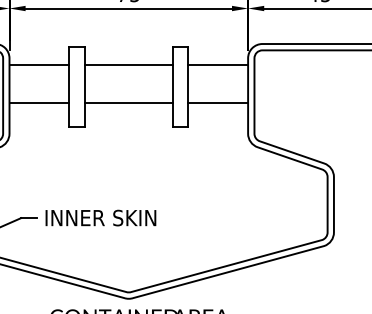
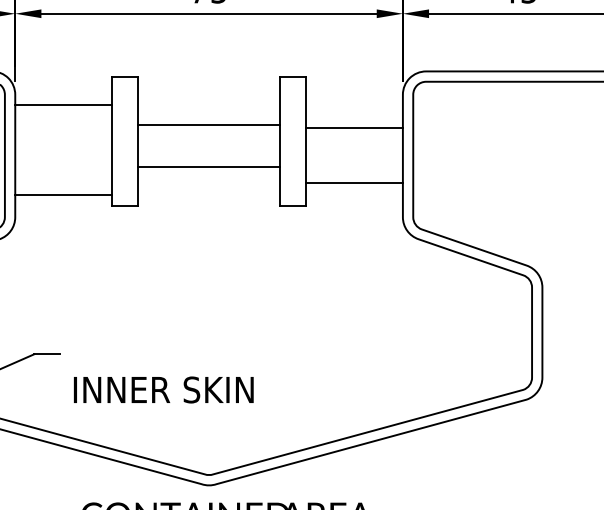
line: (128, 64) -> (208, 124), moved
line: (218, 64) -> (354, 127), moved
line: (39, 102) -> (63, 194), moved
line: (218, 102) -> (354, 182), moved
text: (100, 217) -> (163, 389), moved

